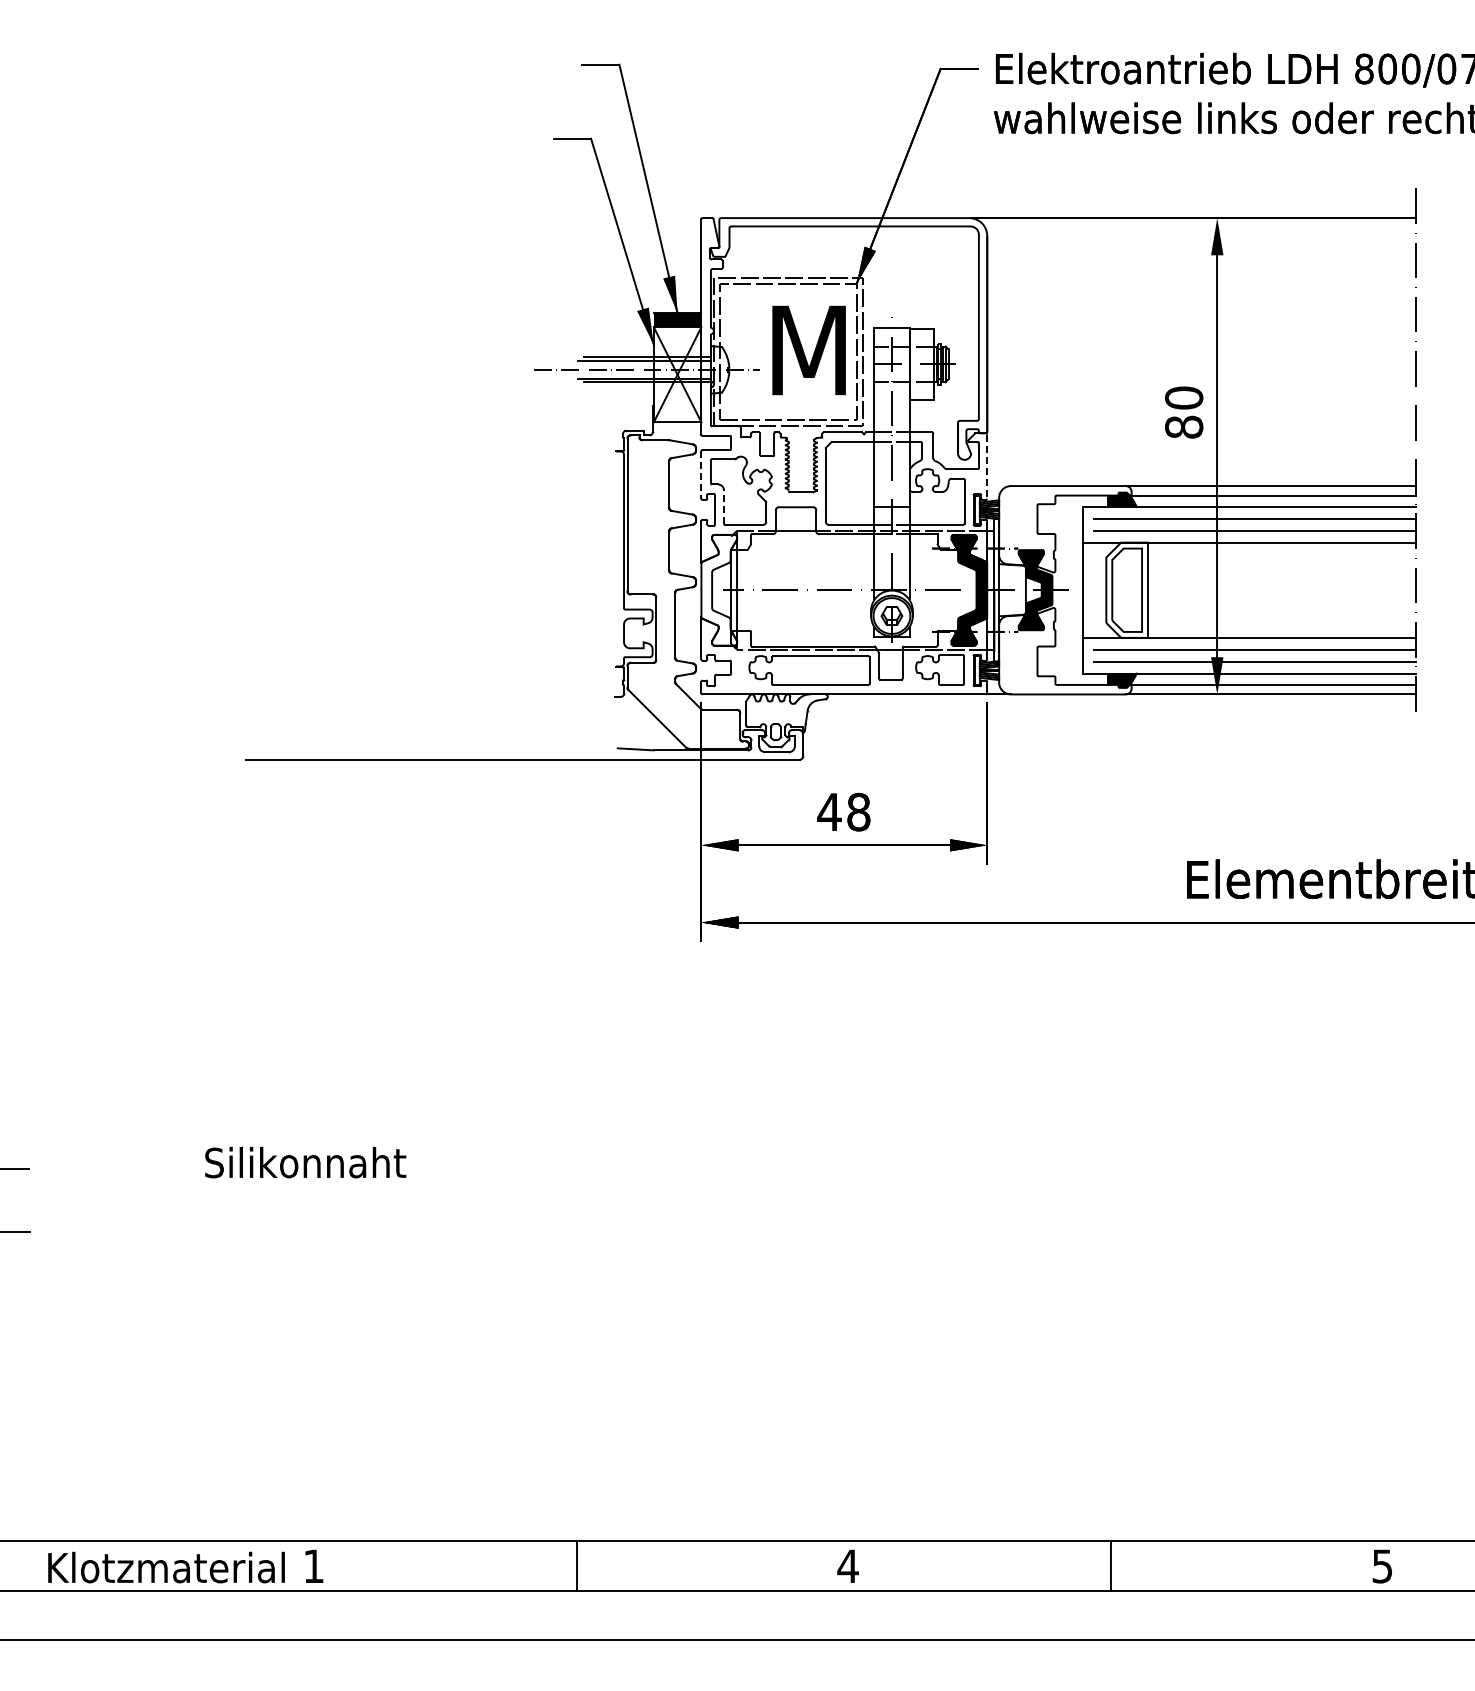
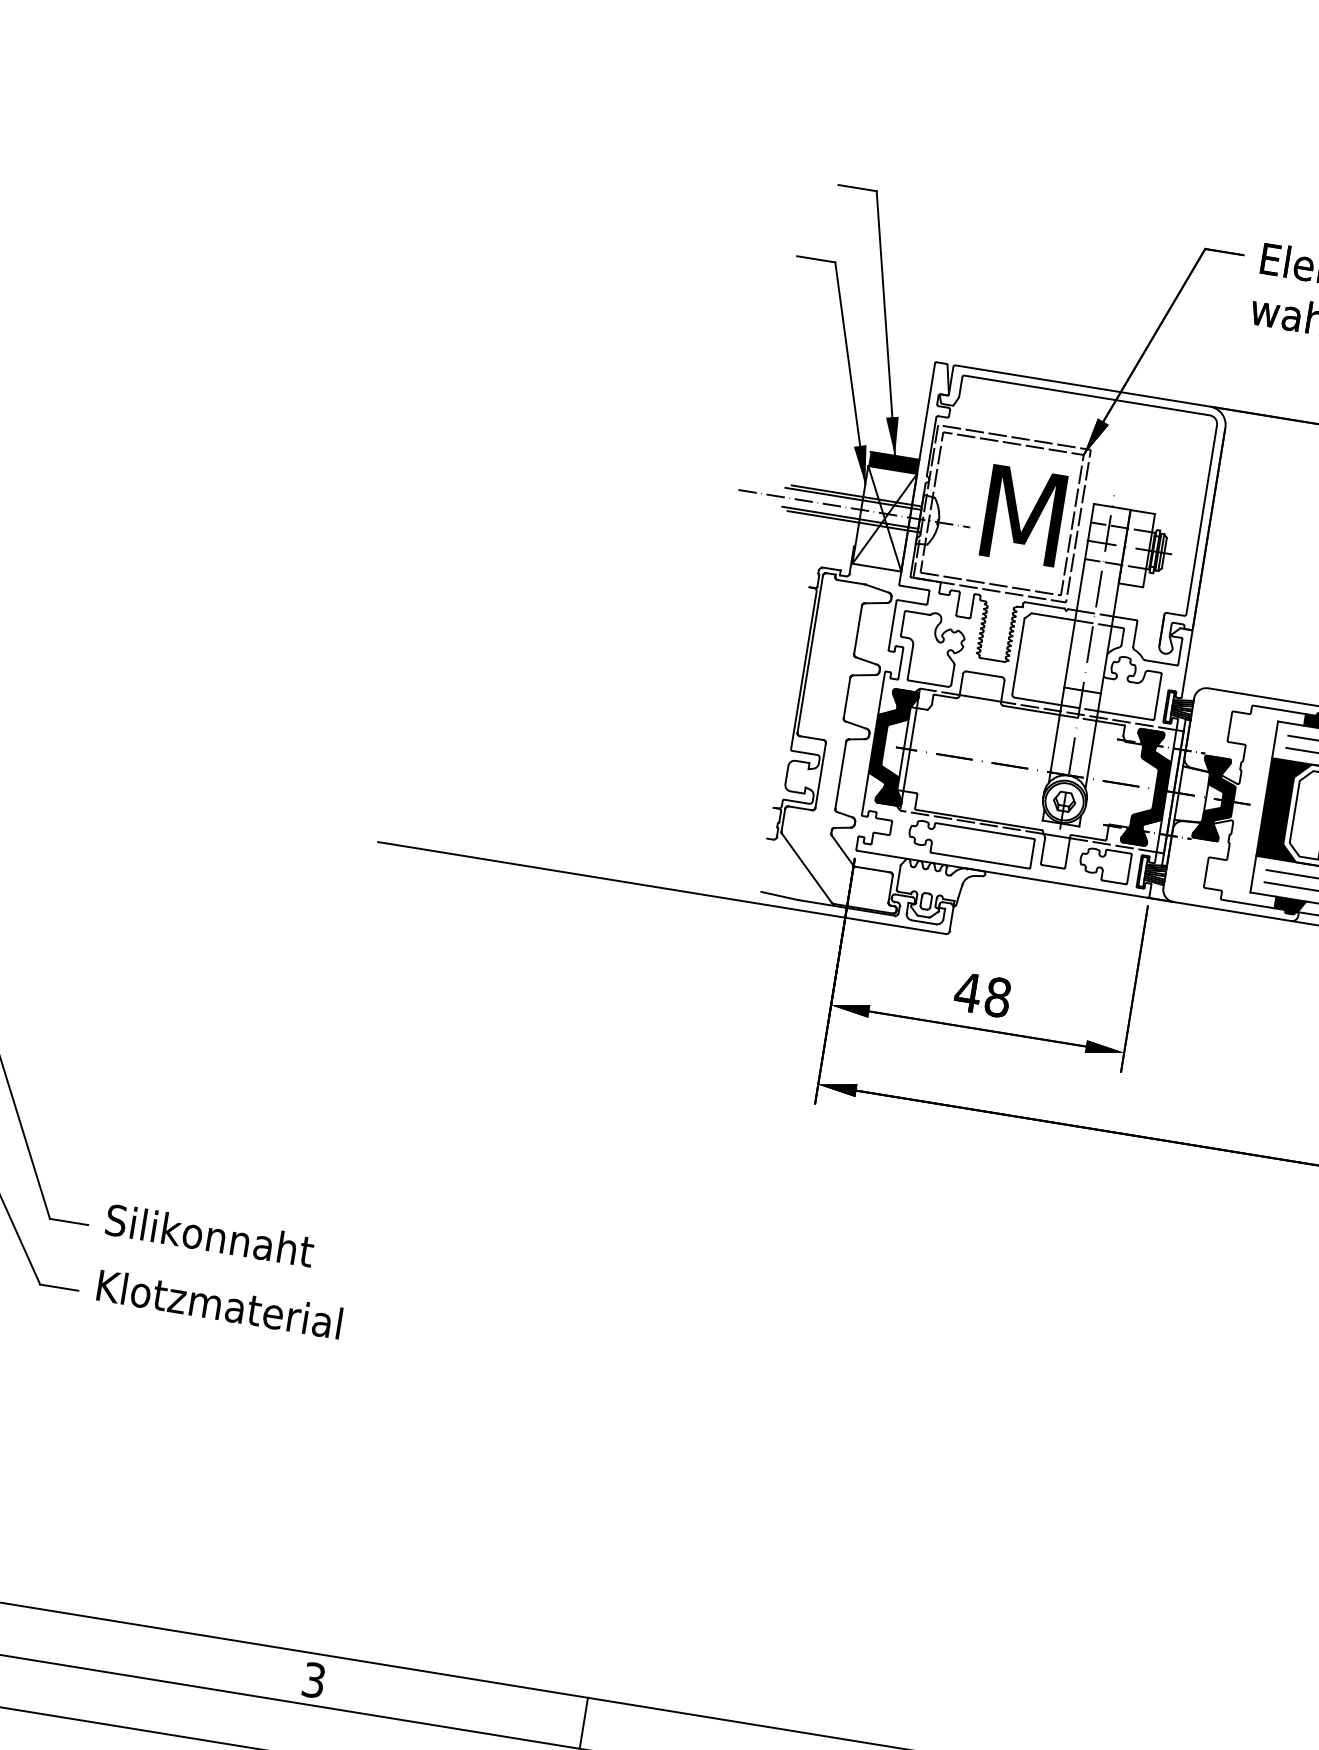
line: (987, 467) -> (1187, 665), dashed -> solid
line: (701, 474) -> (892, 625), dashed -> solid
line: (724, 507) -> (910, 662), dashed -> solid
fill: (719, 589) -> (892, 745), added
fill: (1101, 589) -> (1283, 809), added
text: (305, 1162) -> (209, 1235), moved
text: (313, 1566) -> (313, 1680), 1 -> 3
text: (166, 1567) -> (219, 1304), moved

